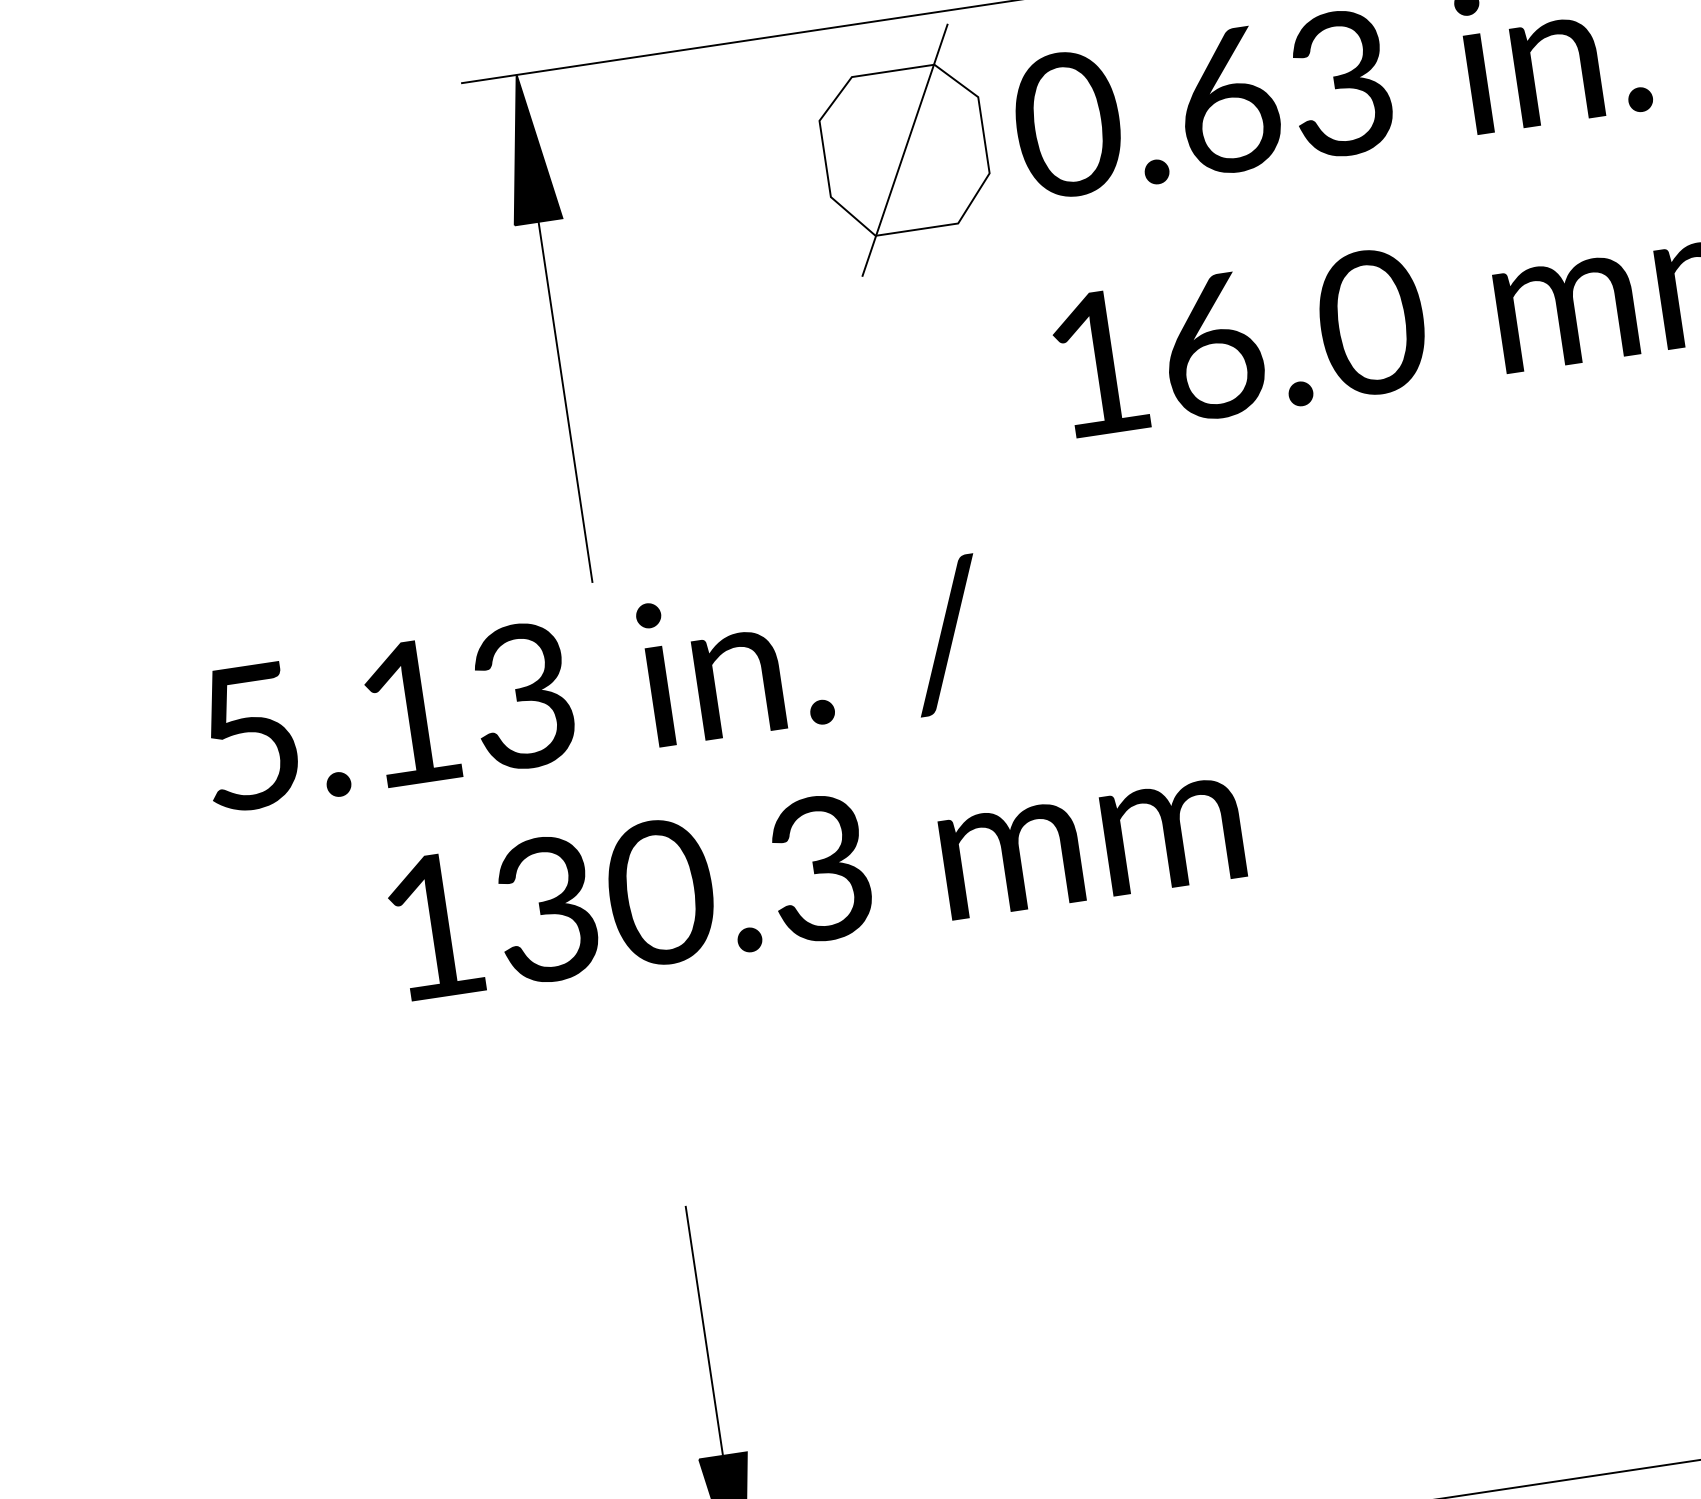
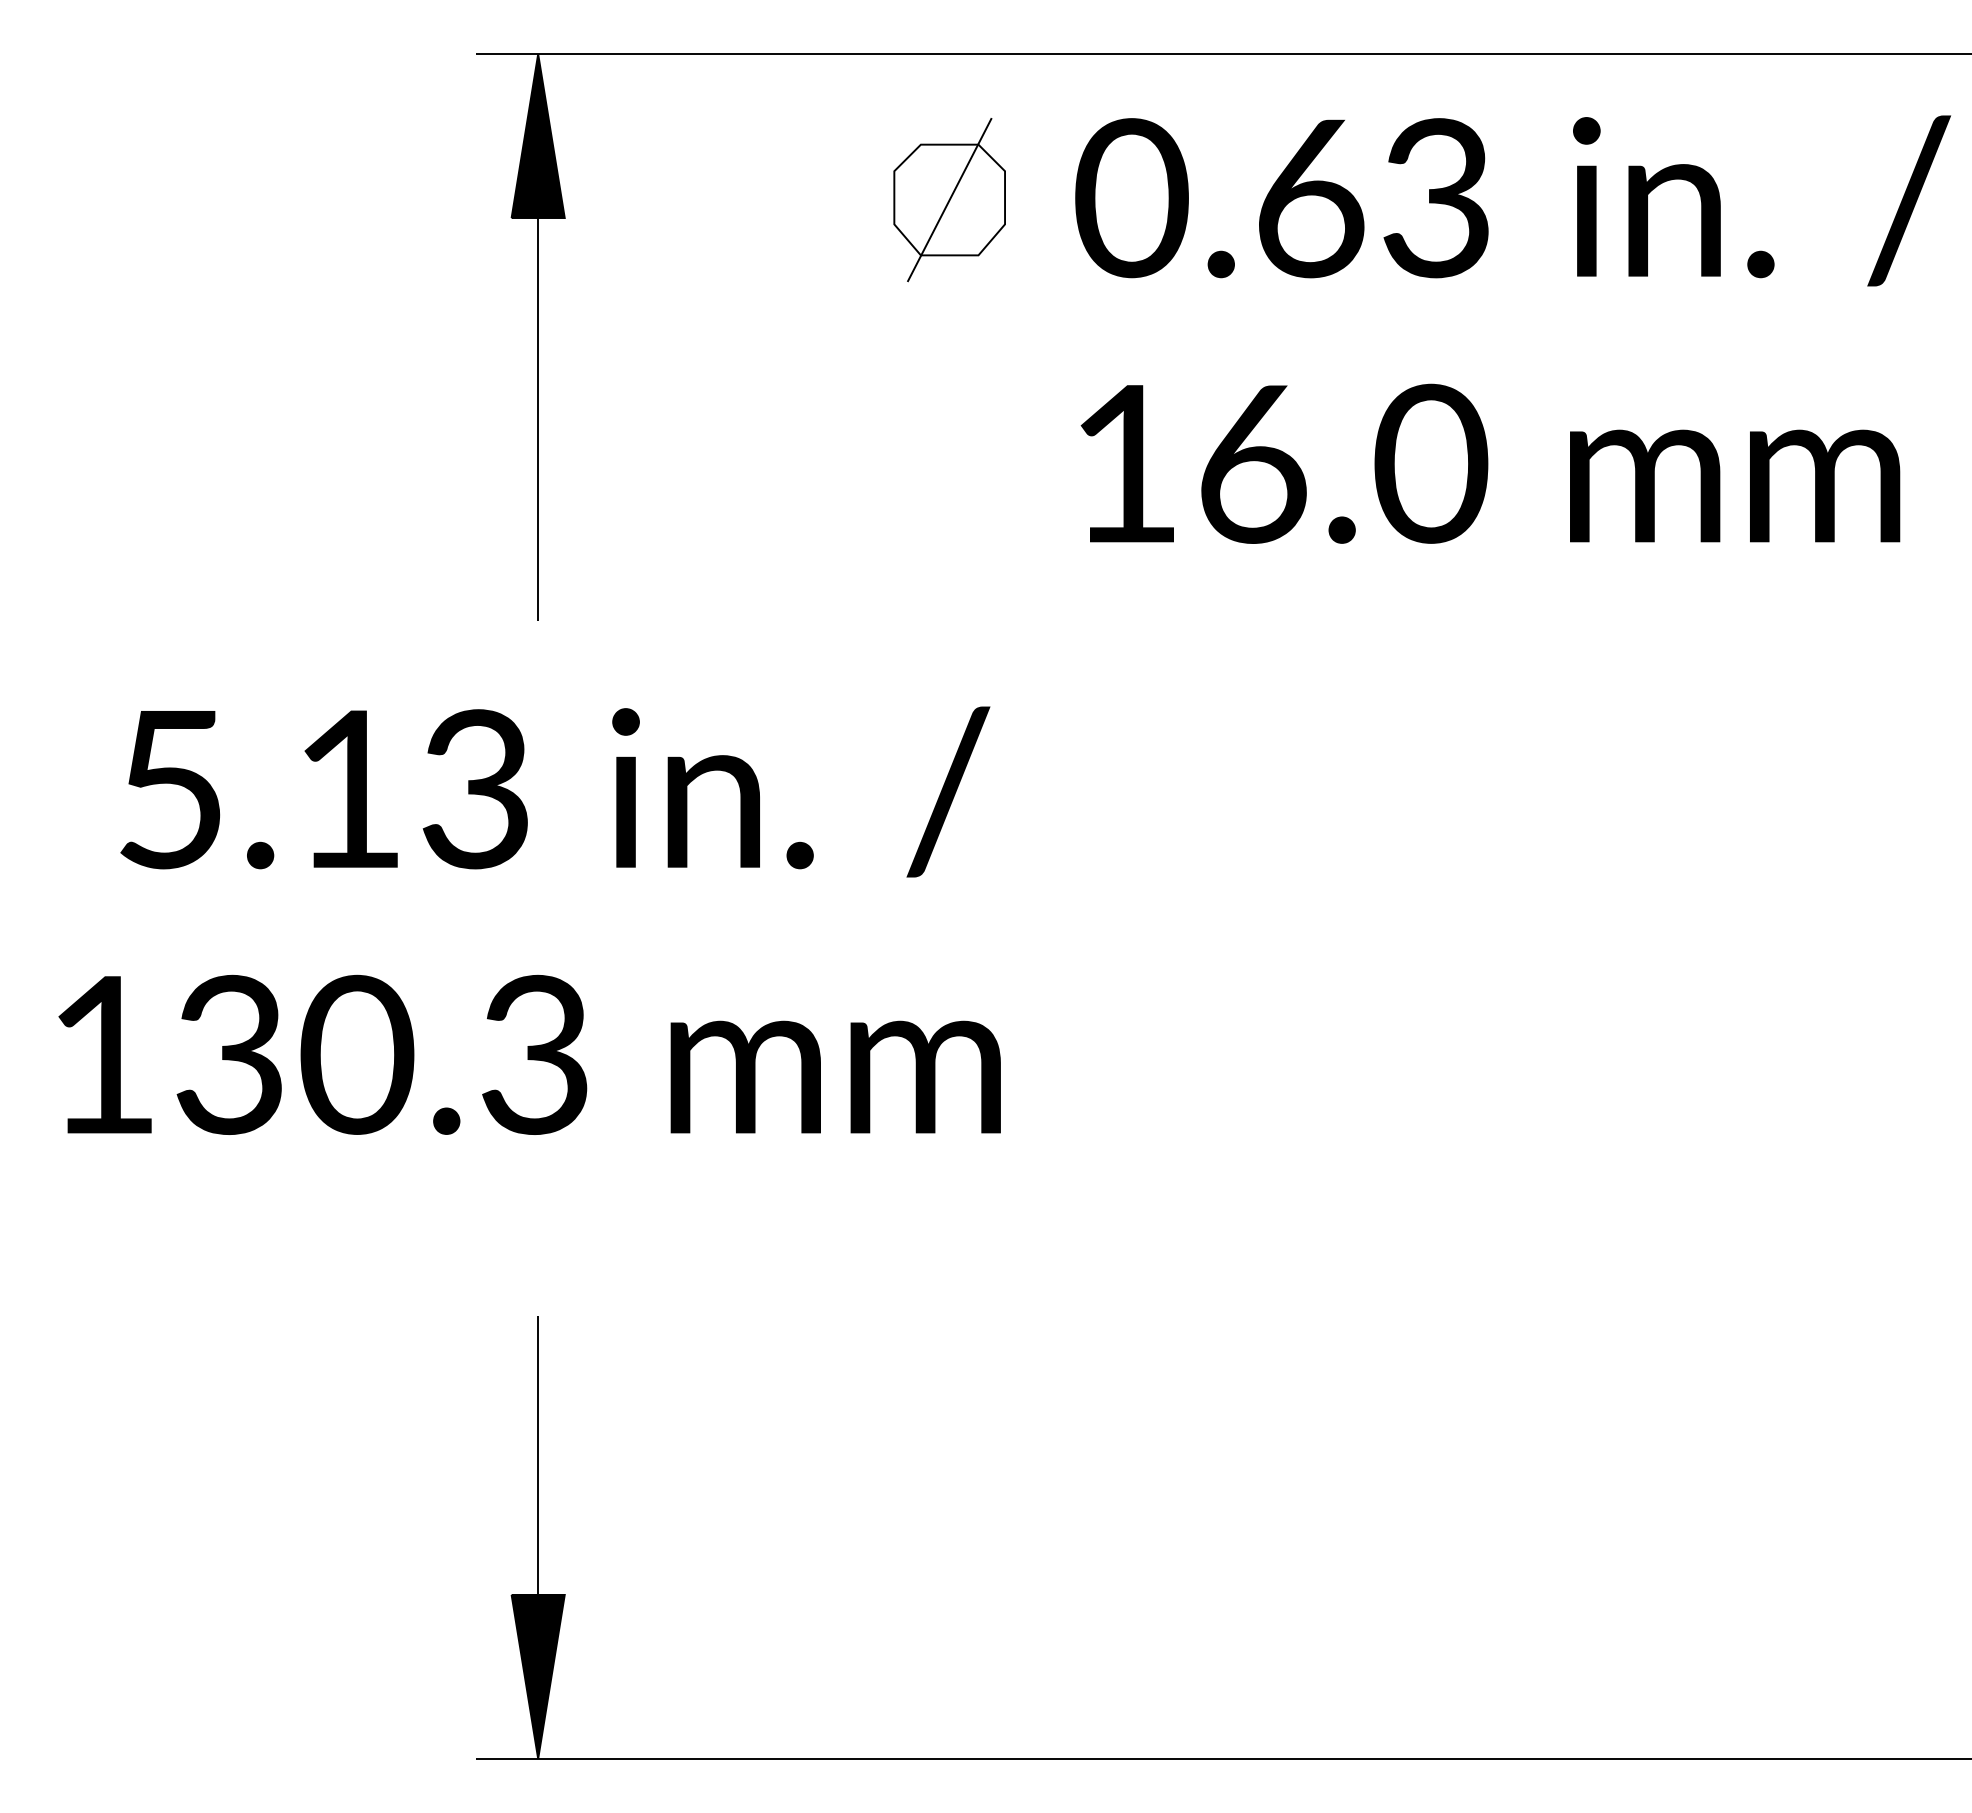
part: (904, 151) -> (949, 200), size x0.62
text: (594, 687) -> (555, 791), moved
text: (815, 869) -> (529, 1054), moved

